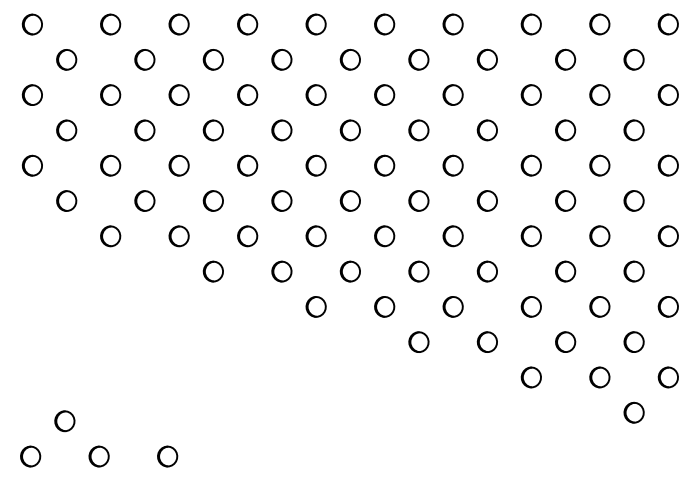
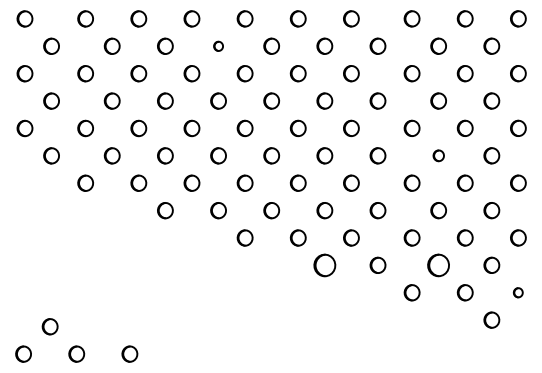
part: (281, 59) -> (218, 46), size x0.6
part: (565, 200) -> (438, 155), size x0.7
part: (418, 341) -> (324, 264), size x1.4
part: (565, 341) -> (438, 264), size x1.4
part: (667, 377) -> (517, 292), size x0.6

